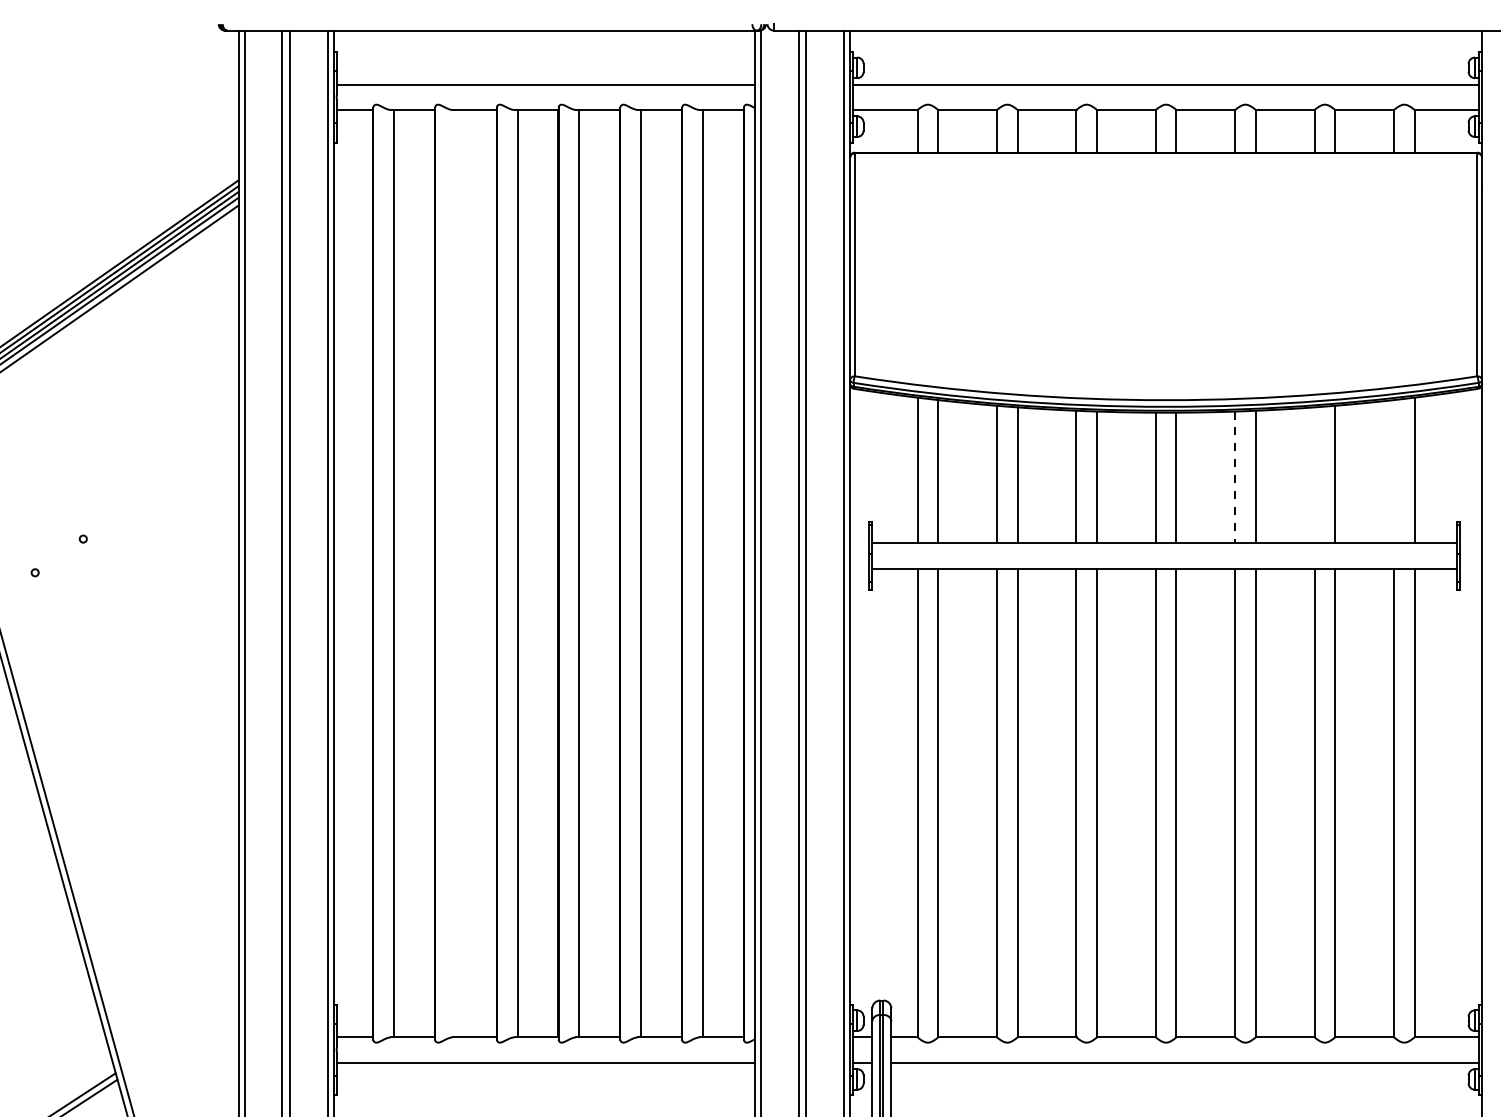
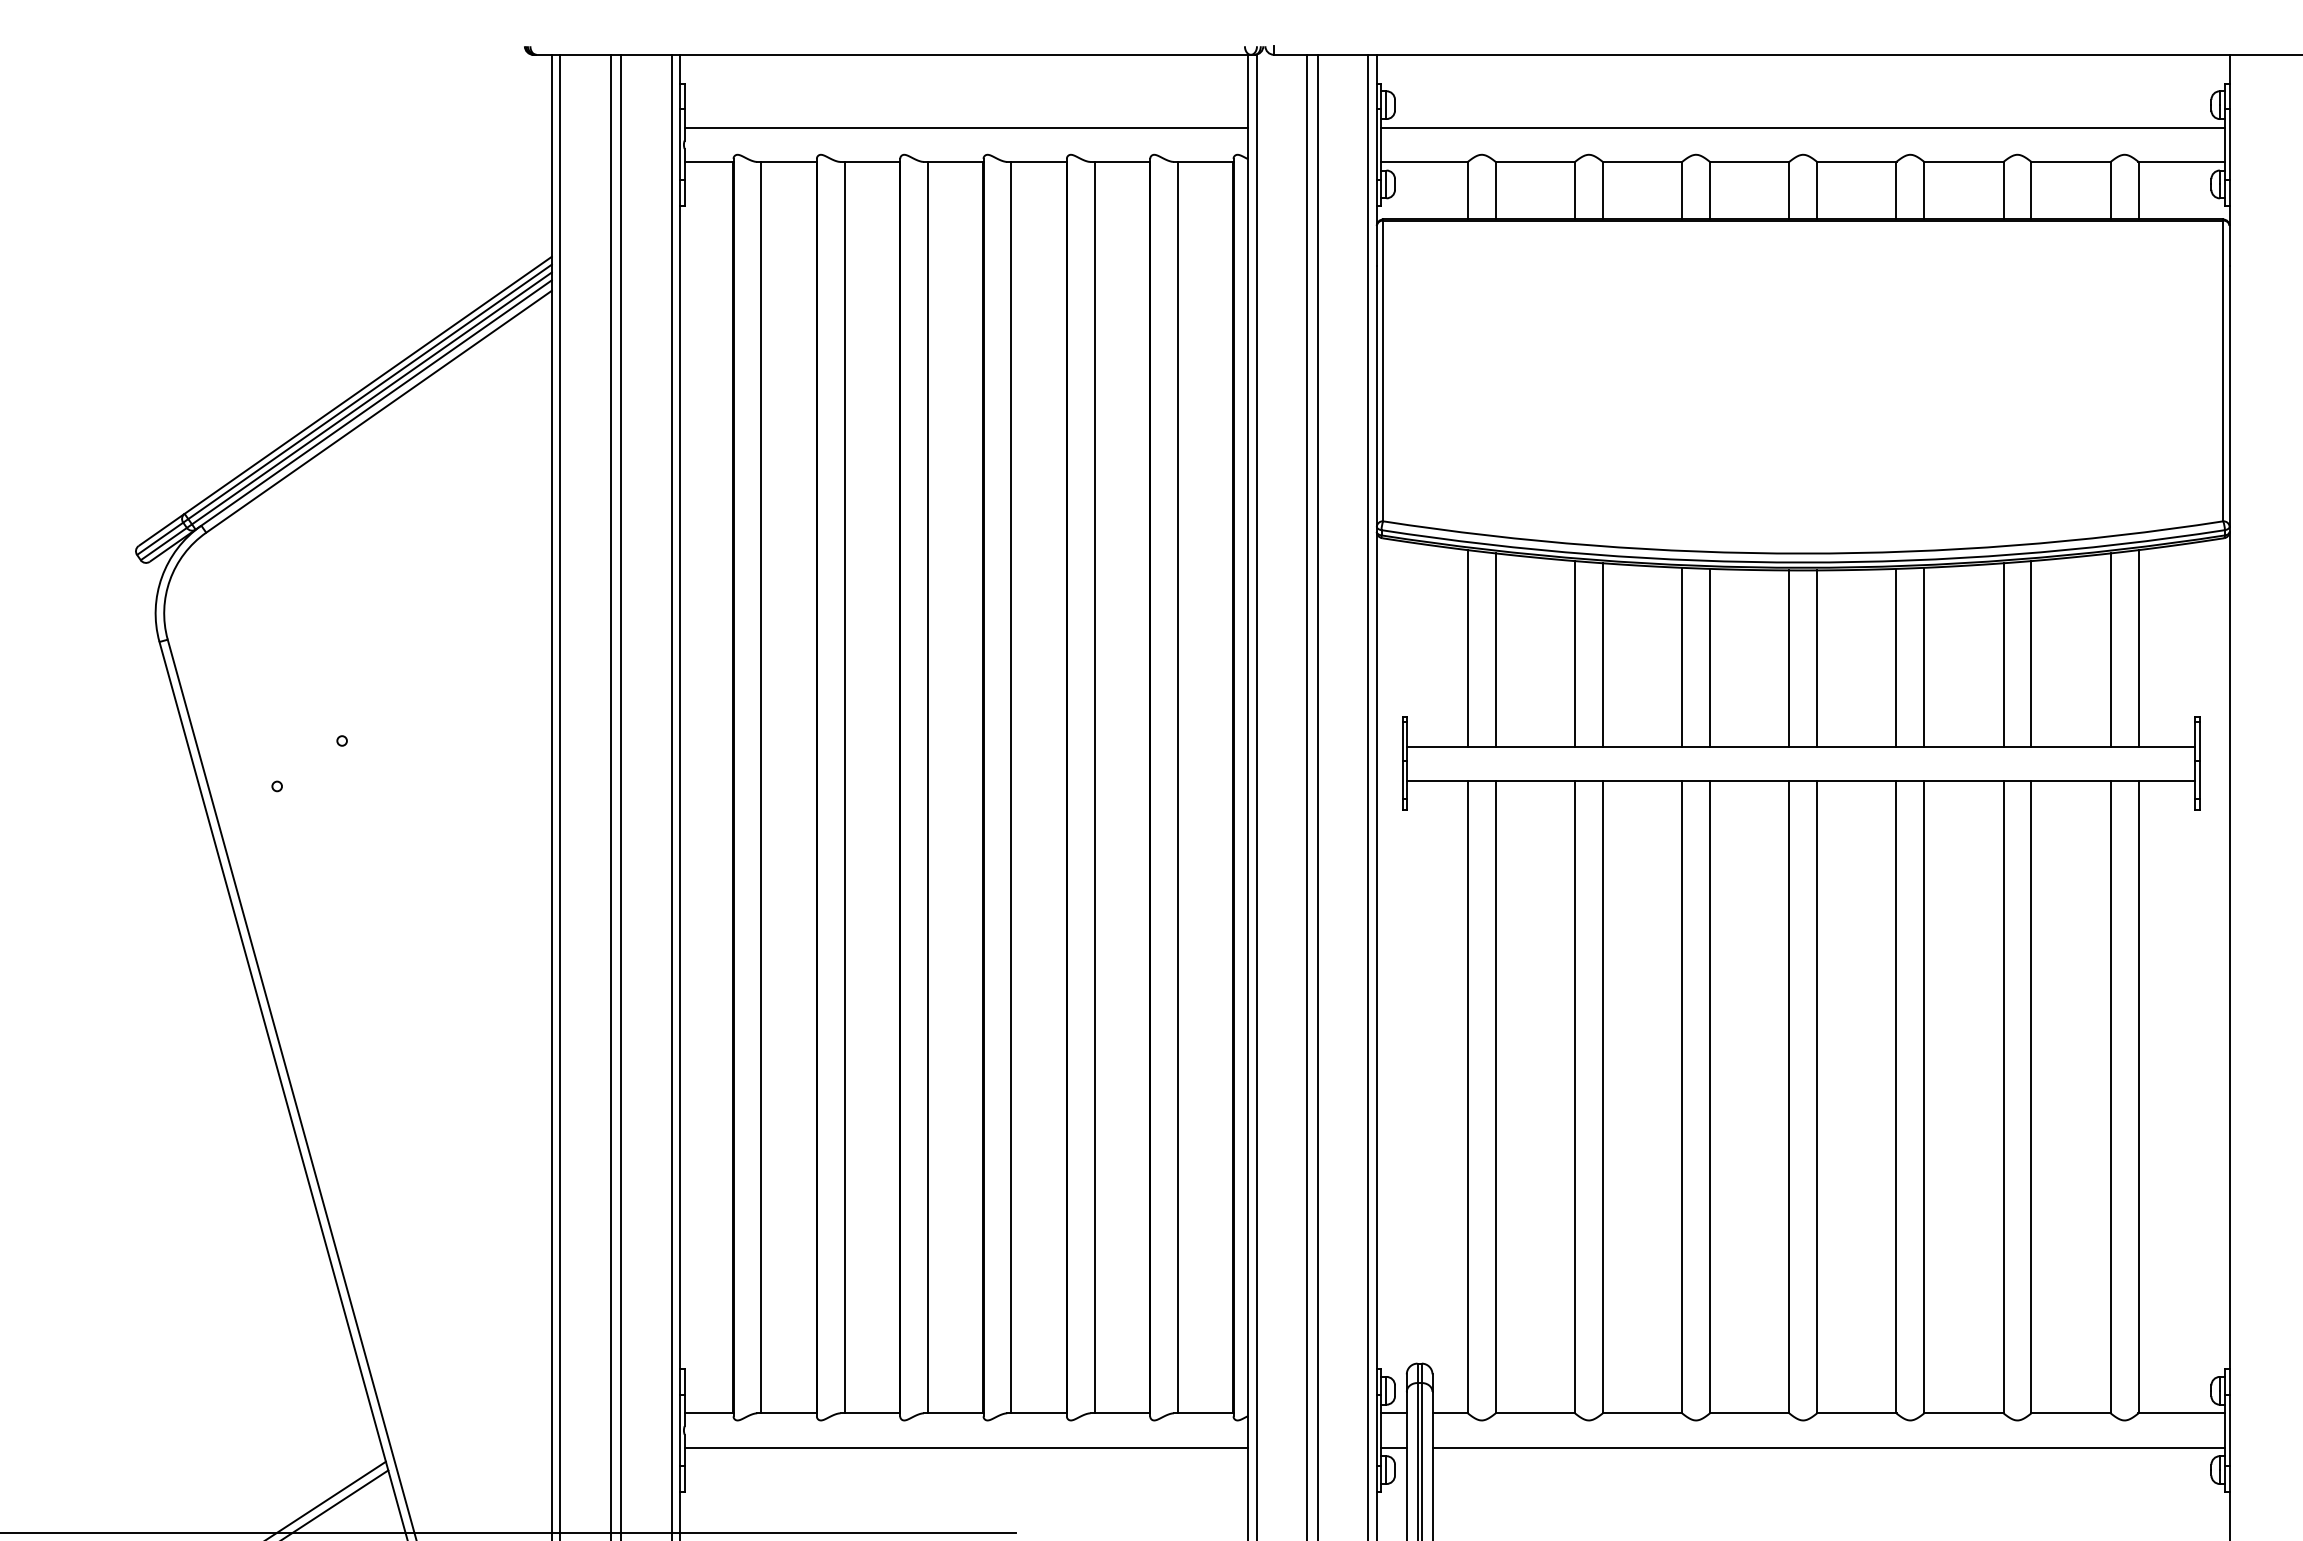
line: (1393, 471) -> (2110, 649), added
line: (1314, 475) -> (2003, 654), added
line: (1235, 477) -> (1896, 657), dashed -> solid
line: (455, 573) -> (844, 787), added

